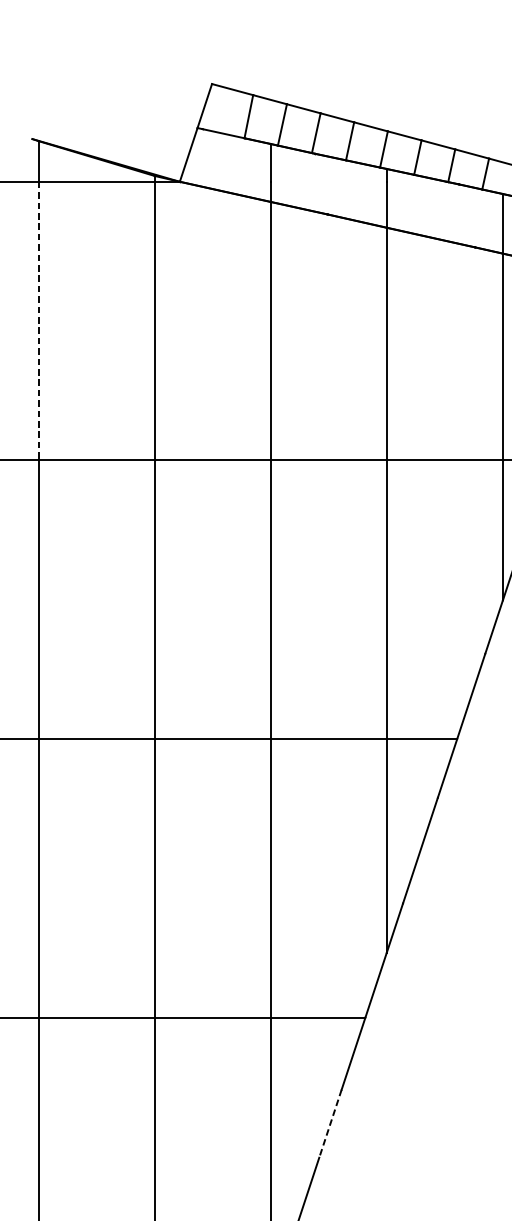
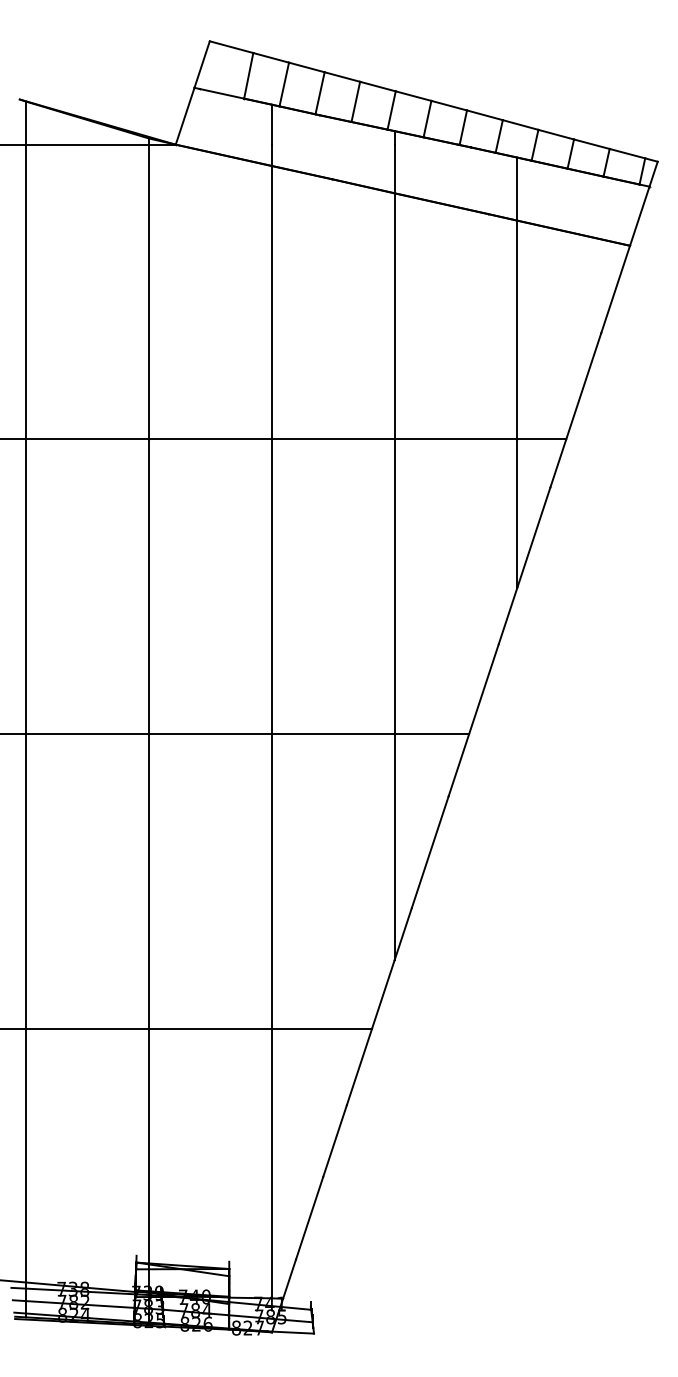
line: (38, 321) -> (26, 292), dashed -> solid
line: (330, 1124) -> (335, 1141), dashed -> solid

